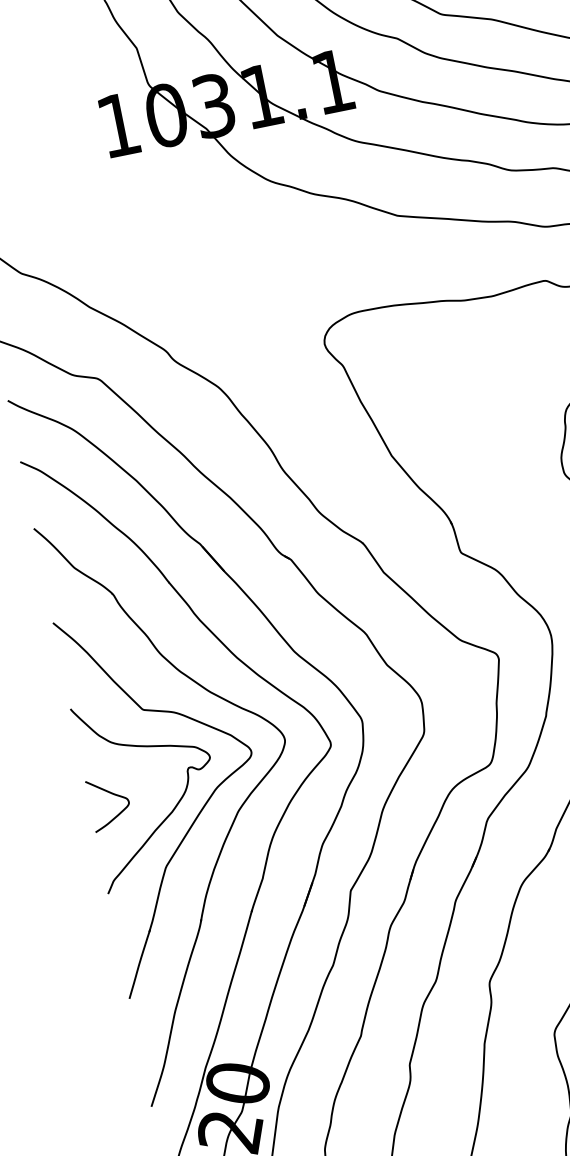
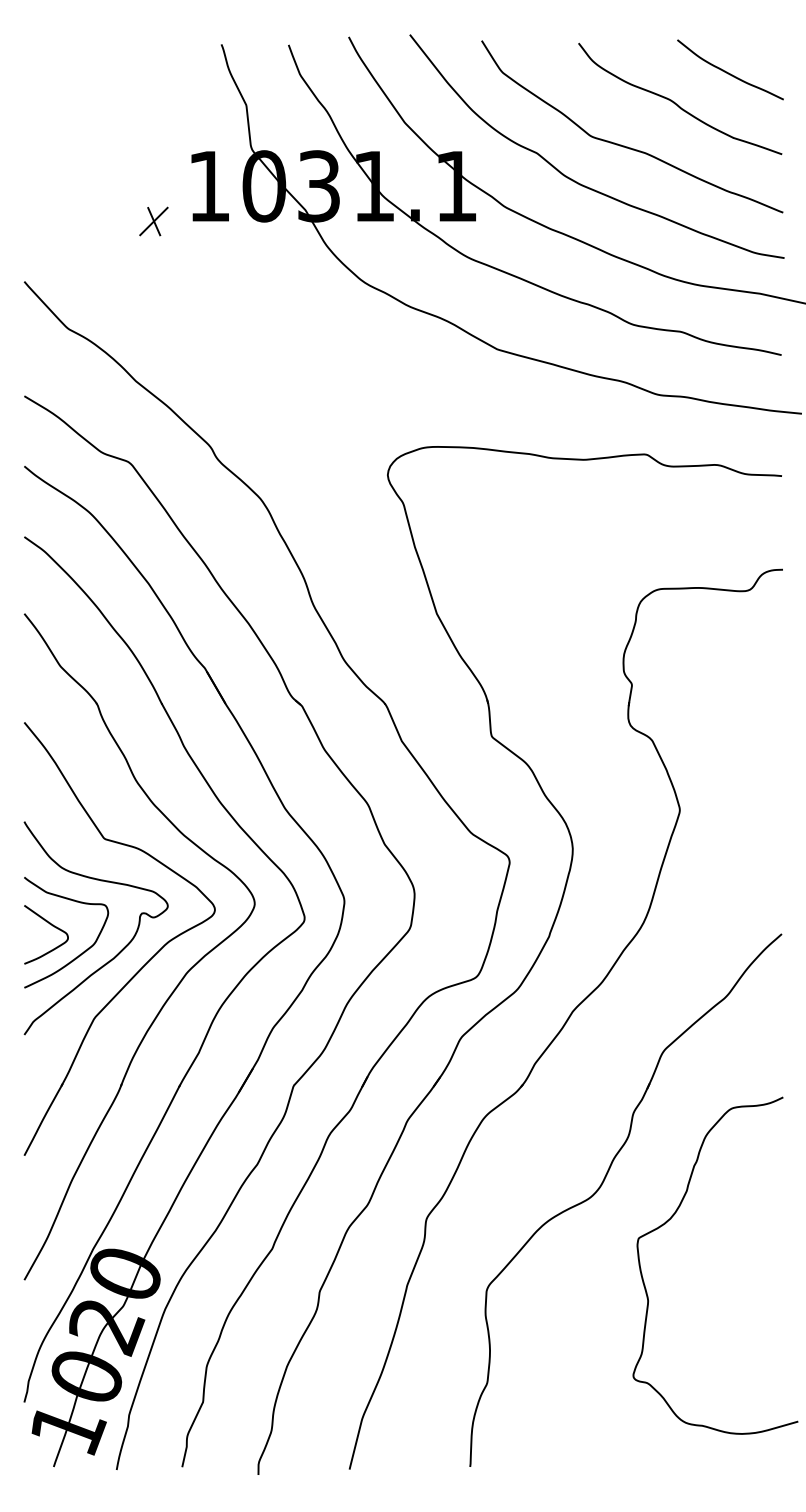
part: (76, 165) -> (153, 221), added
curve: (142, 813) -> (80, 953), added

